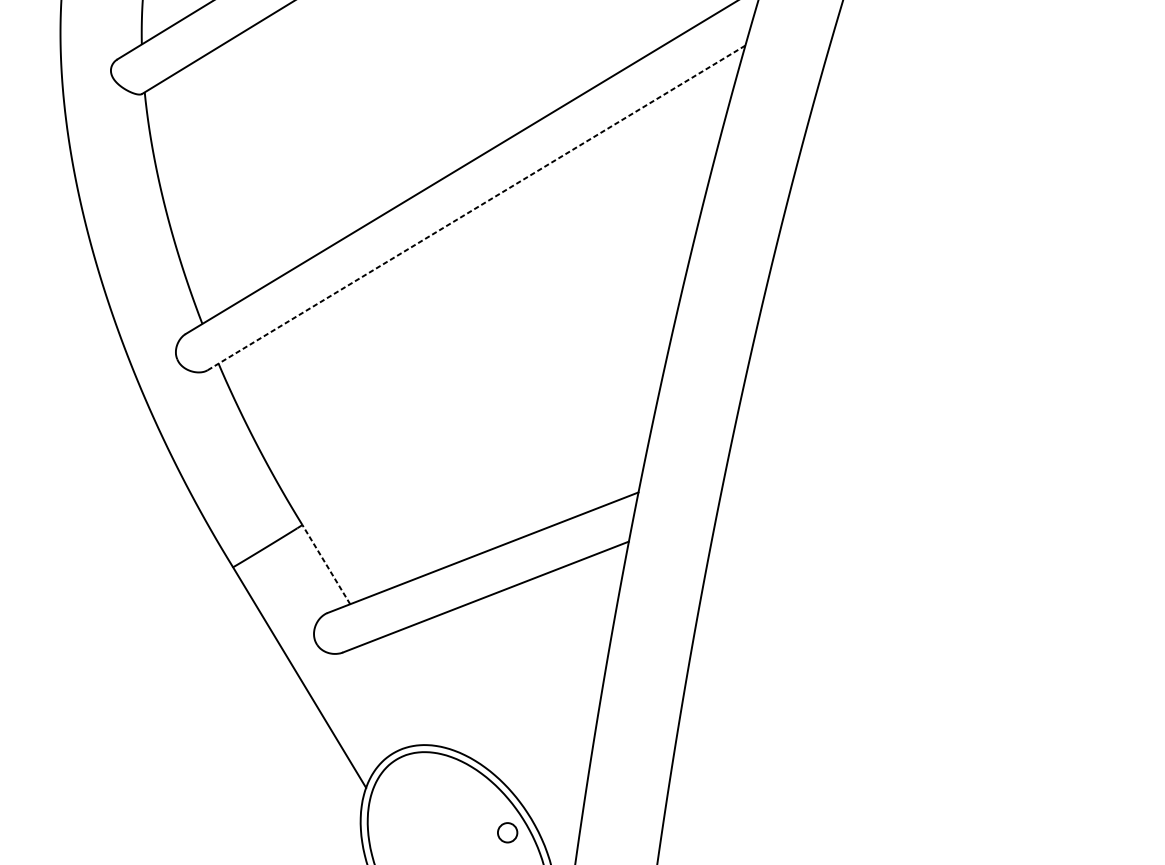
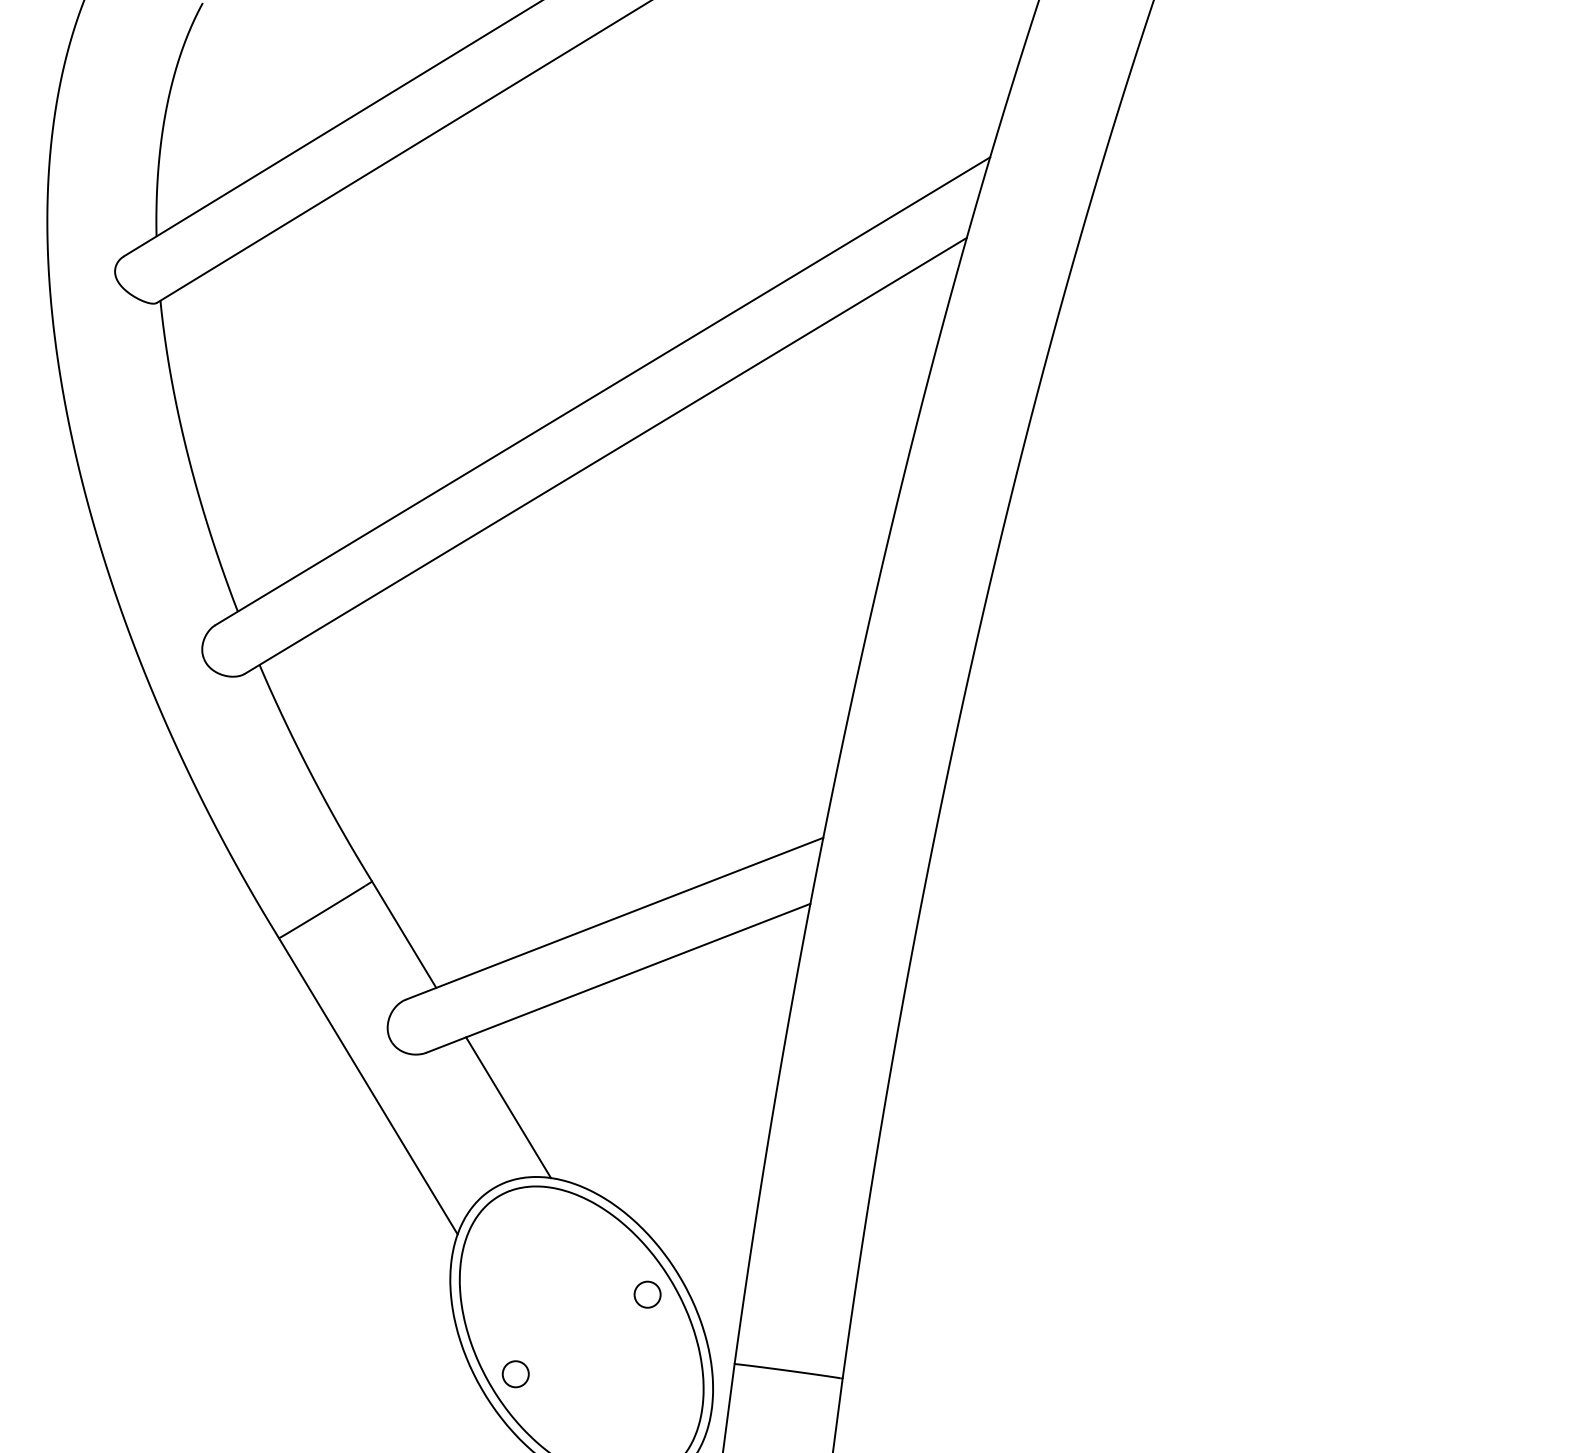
line: (476, 207) -> (605, 455), dashed -> solid
line: (325, 564) -> (403, 934), dashed -> solid
line: (404, 693) -> (508, 1107), added

